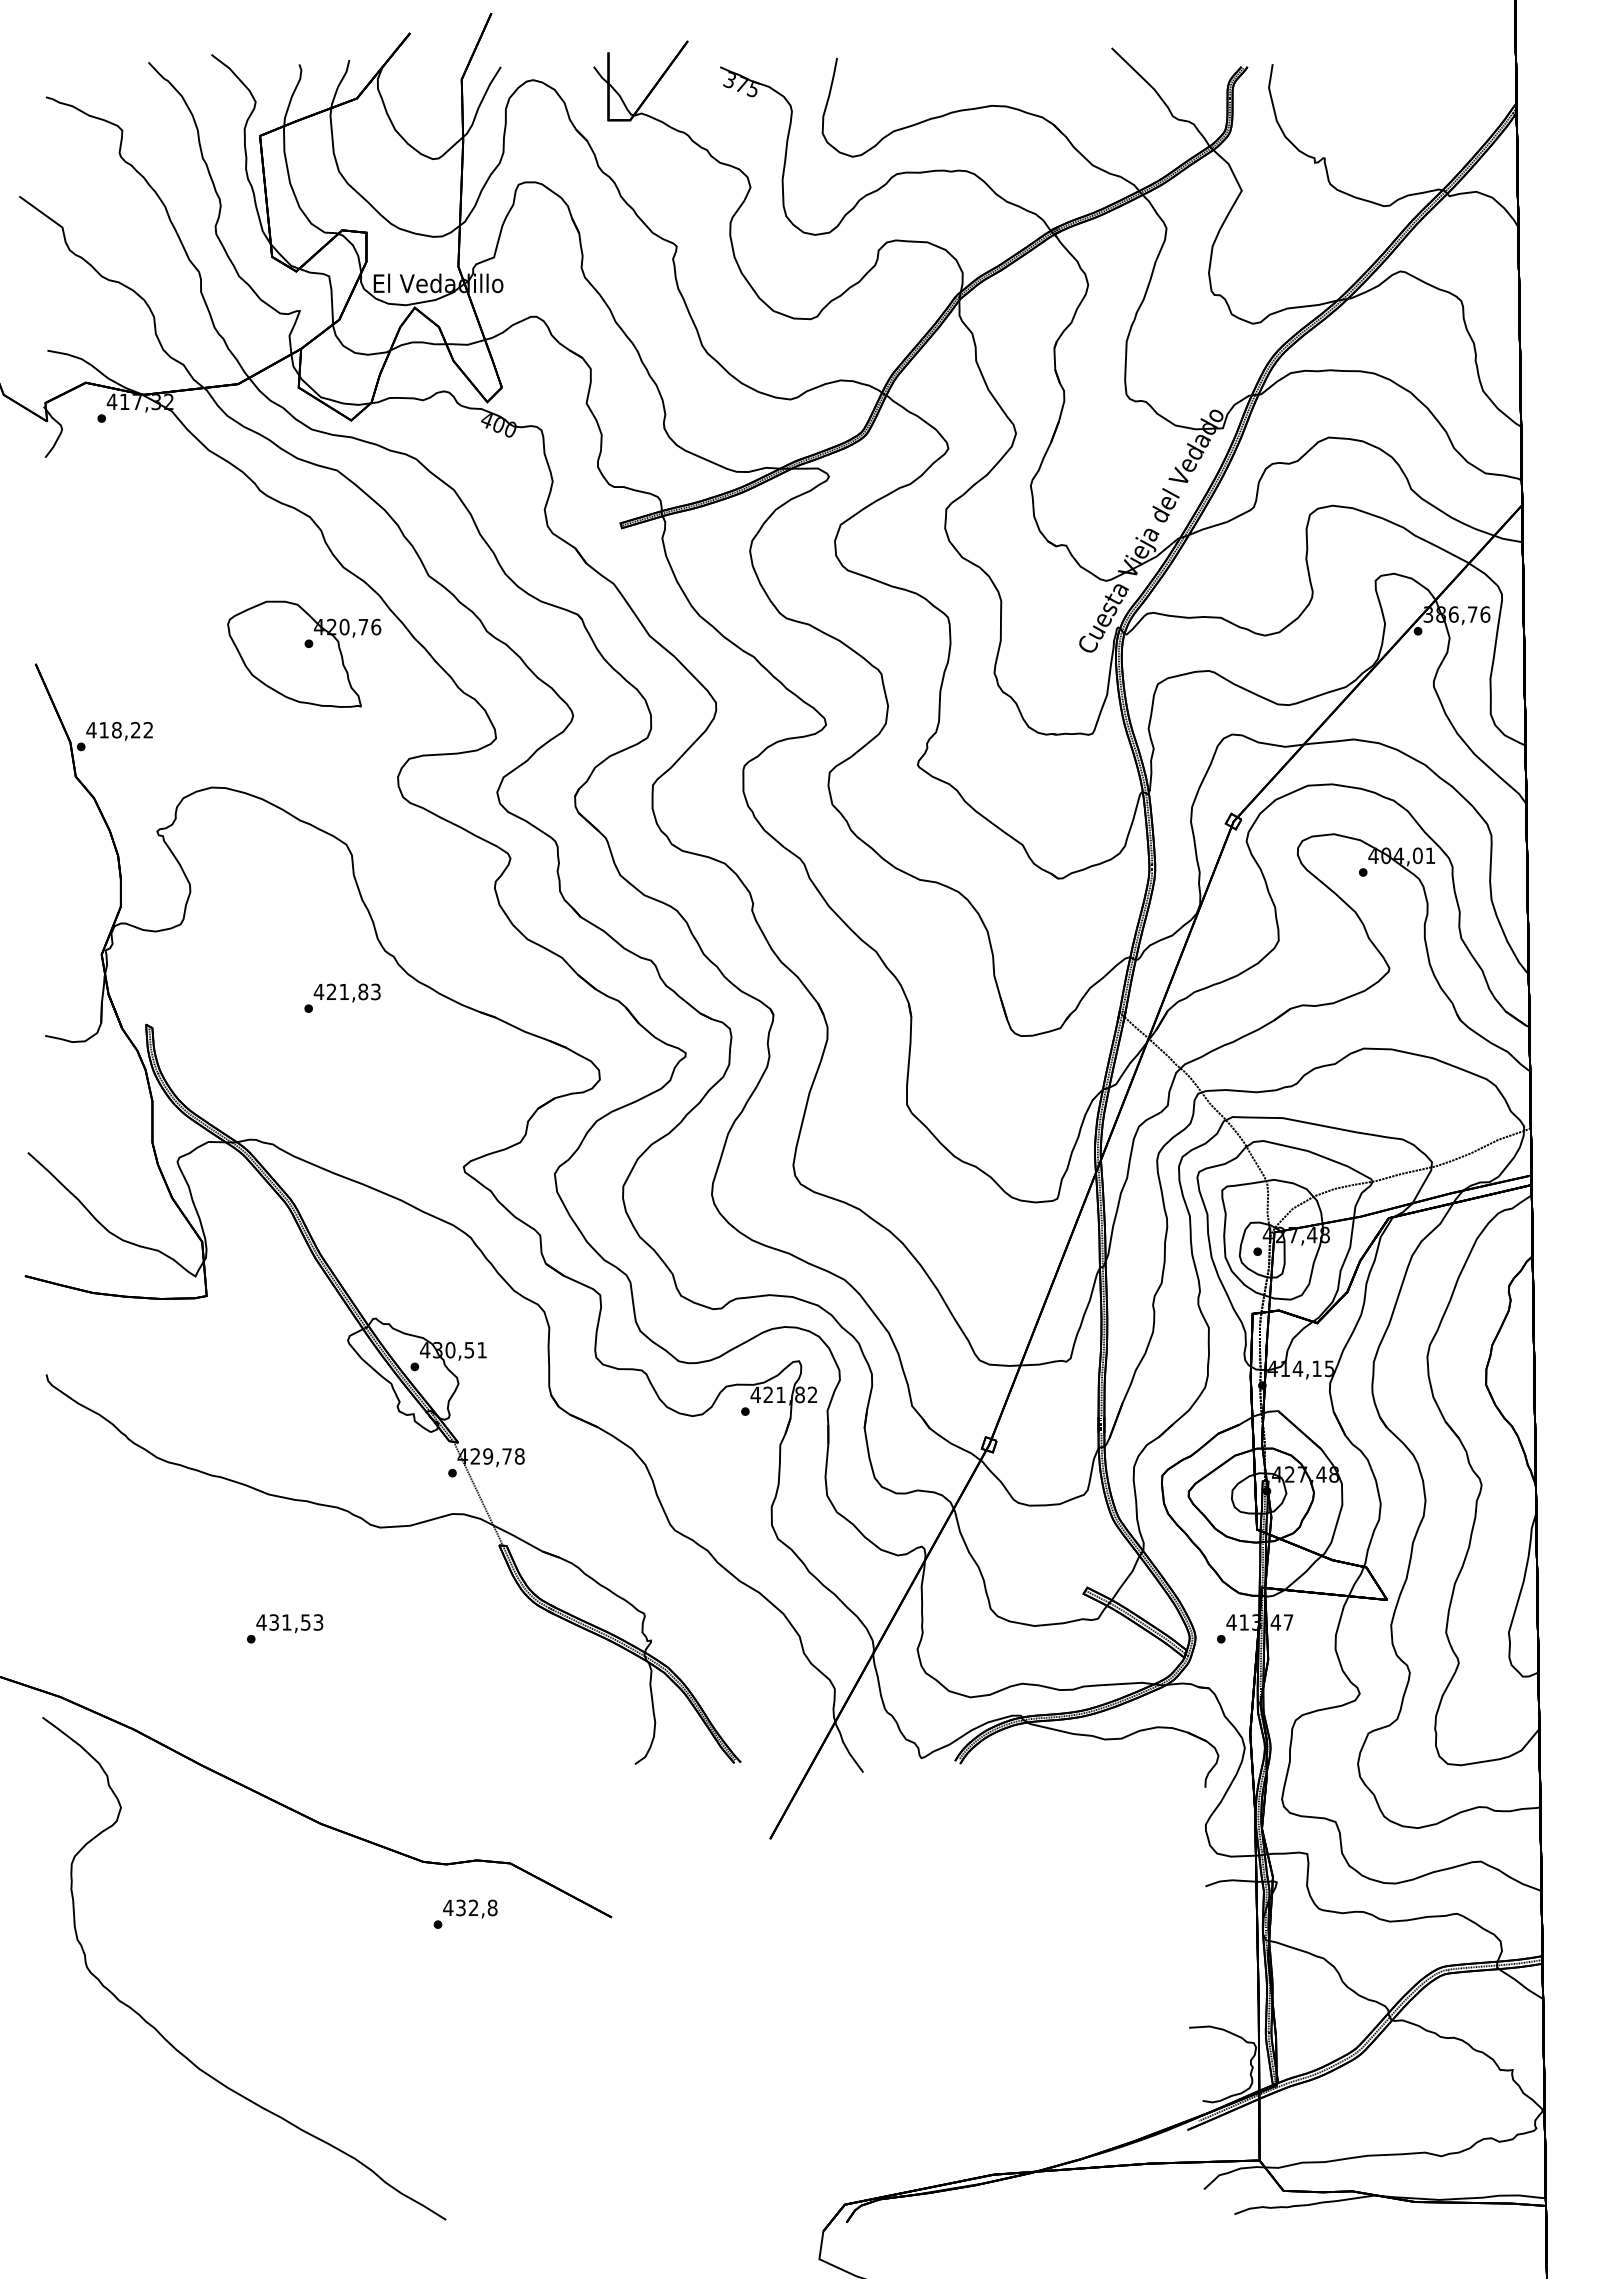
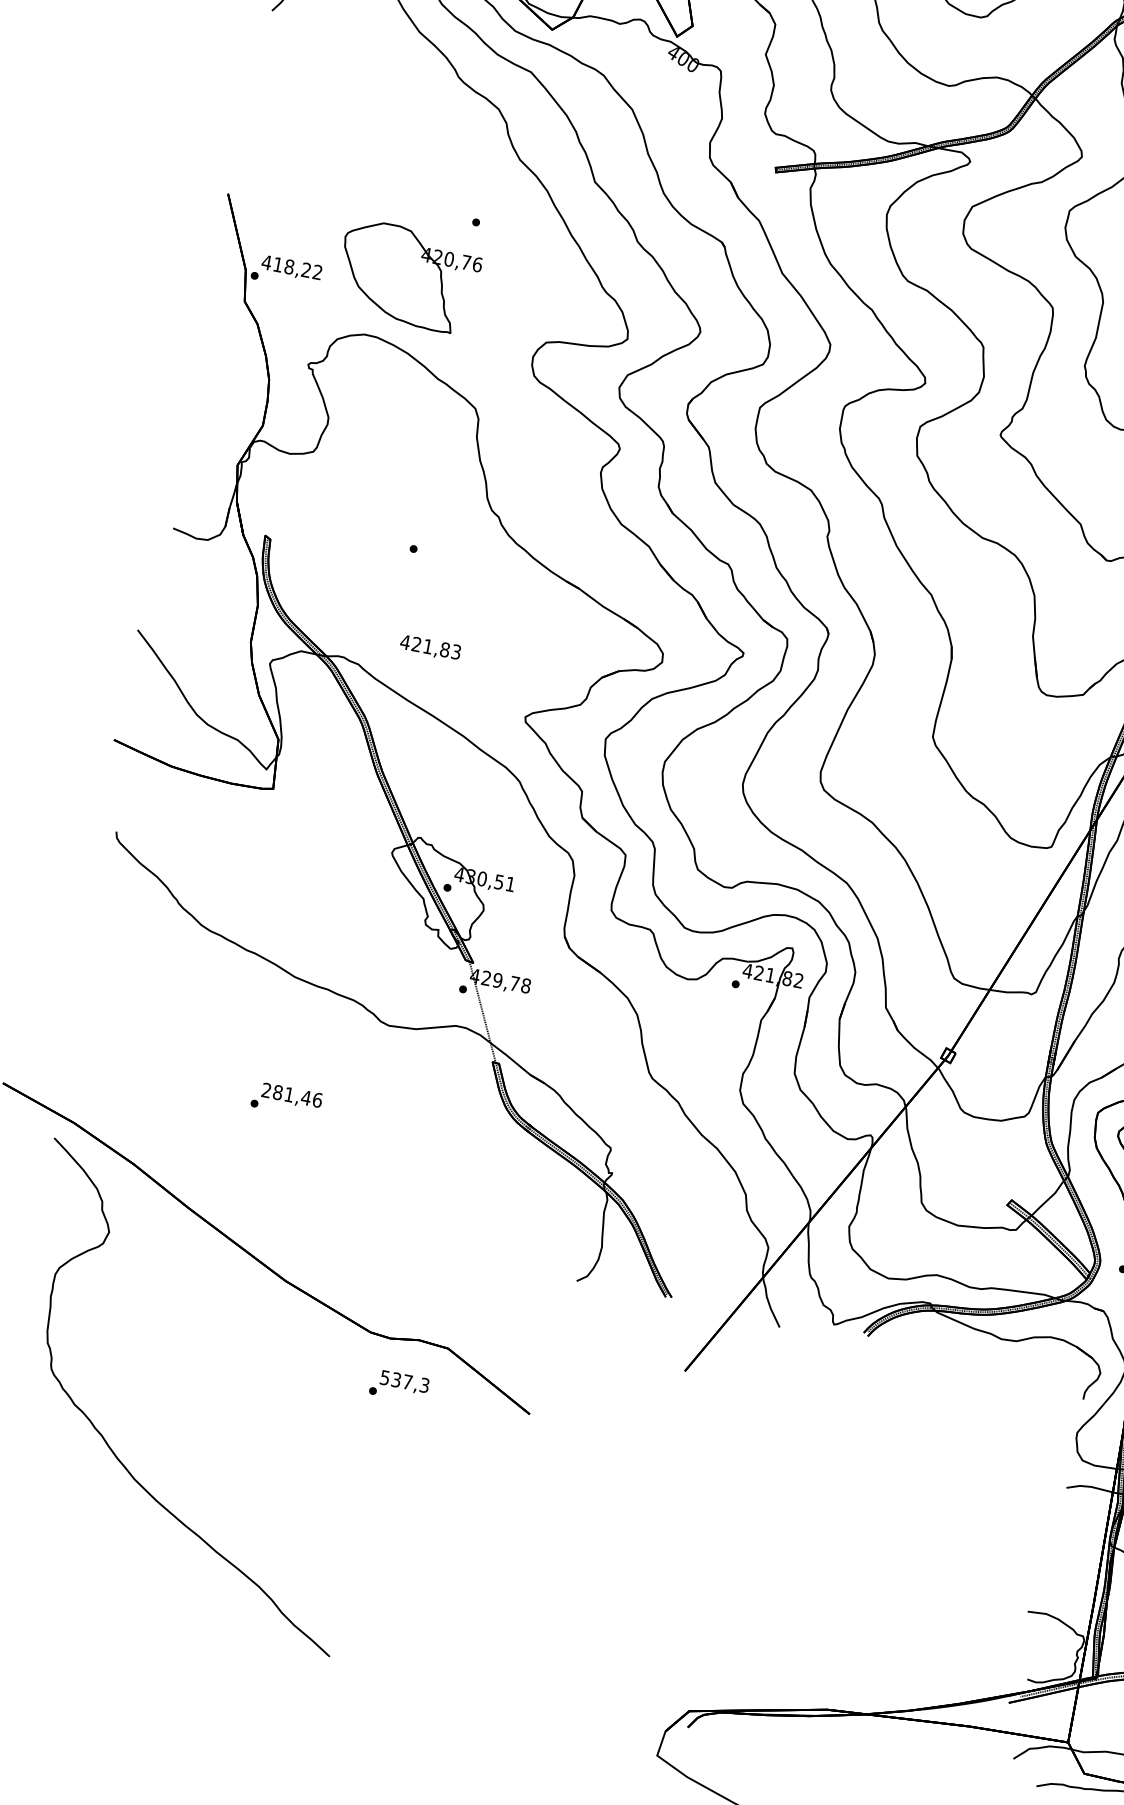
part: (304, 653) -> (408, 276), moved
text: (346, 992) -> (429, 647), moved
text: (289, 1622) -> (291, 1095), 431,53 -> 281,46
text: (470, 1907) -> (404, 1381), 432,8 -> 537,3

